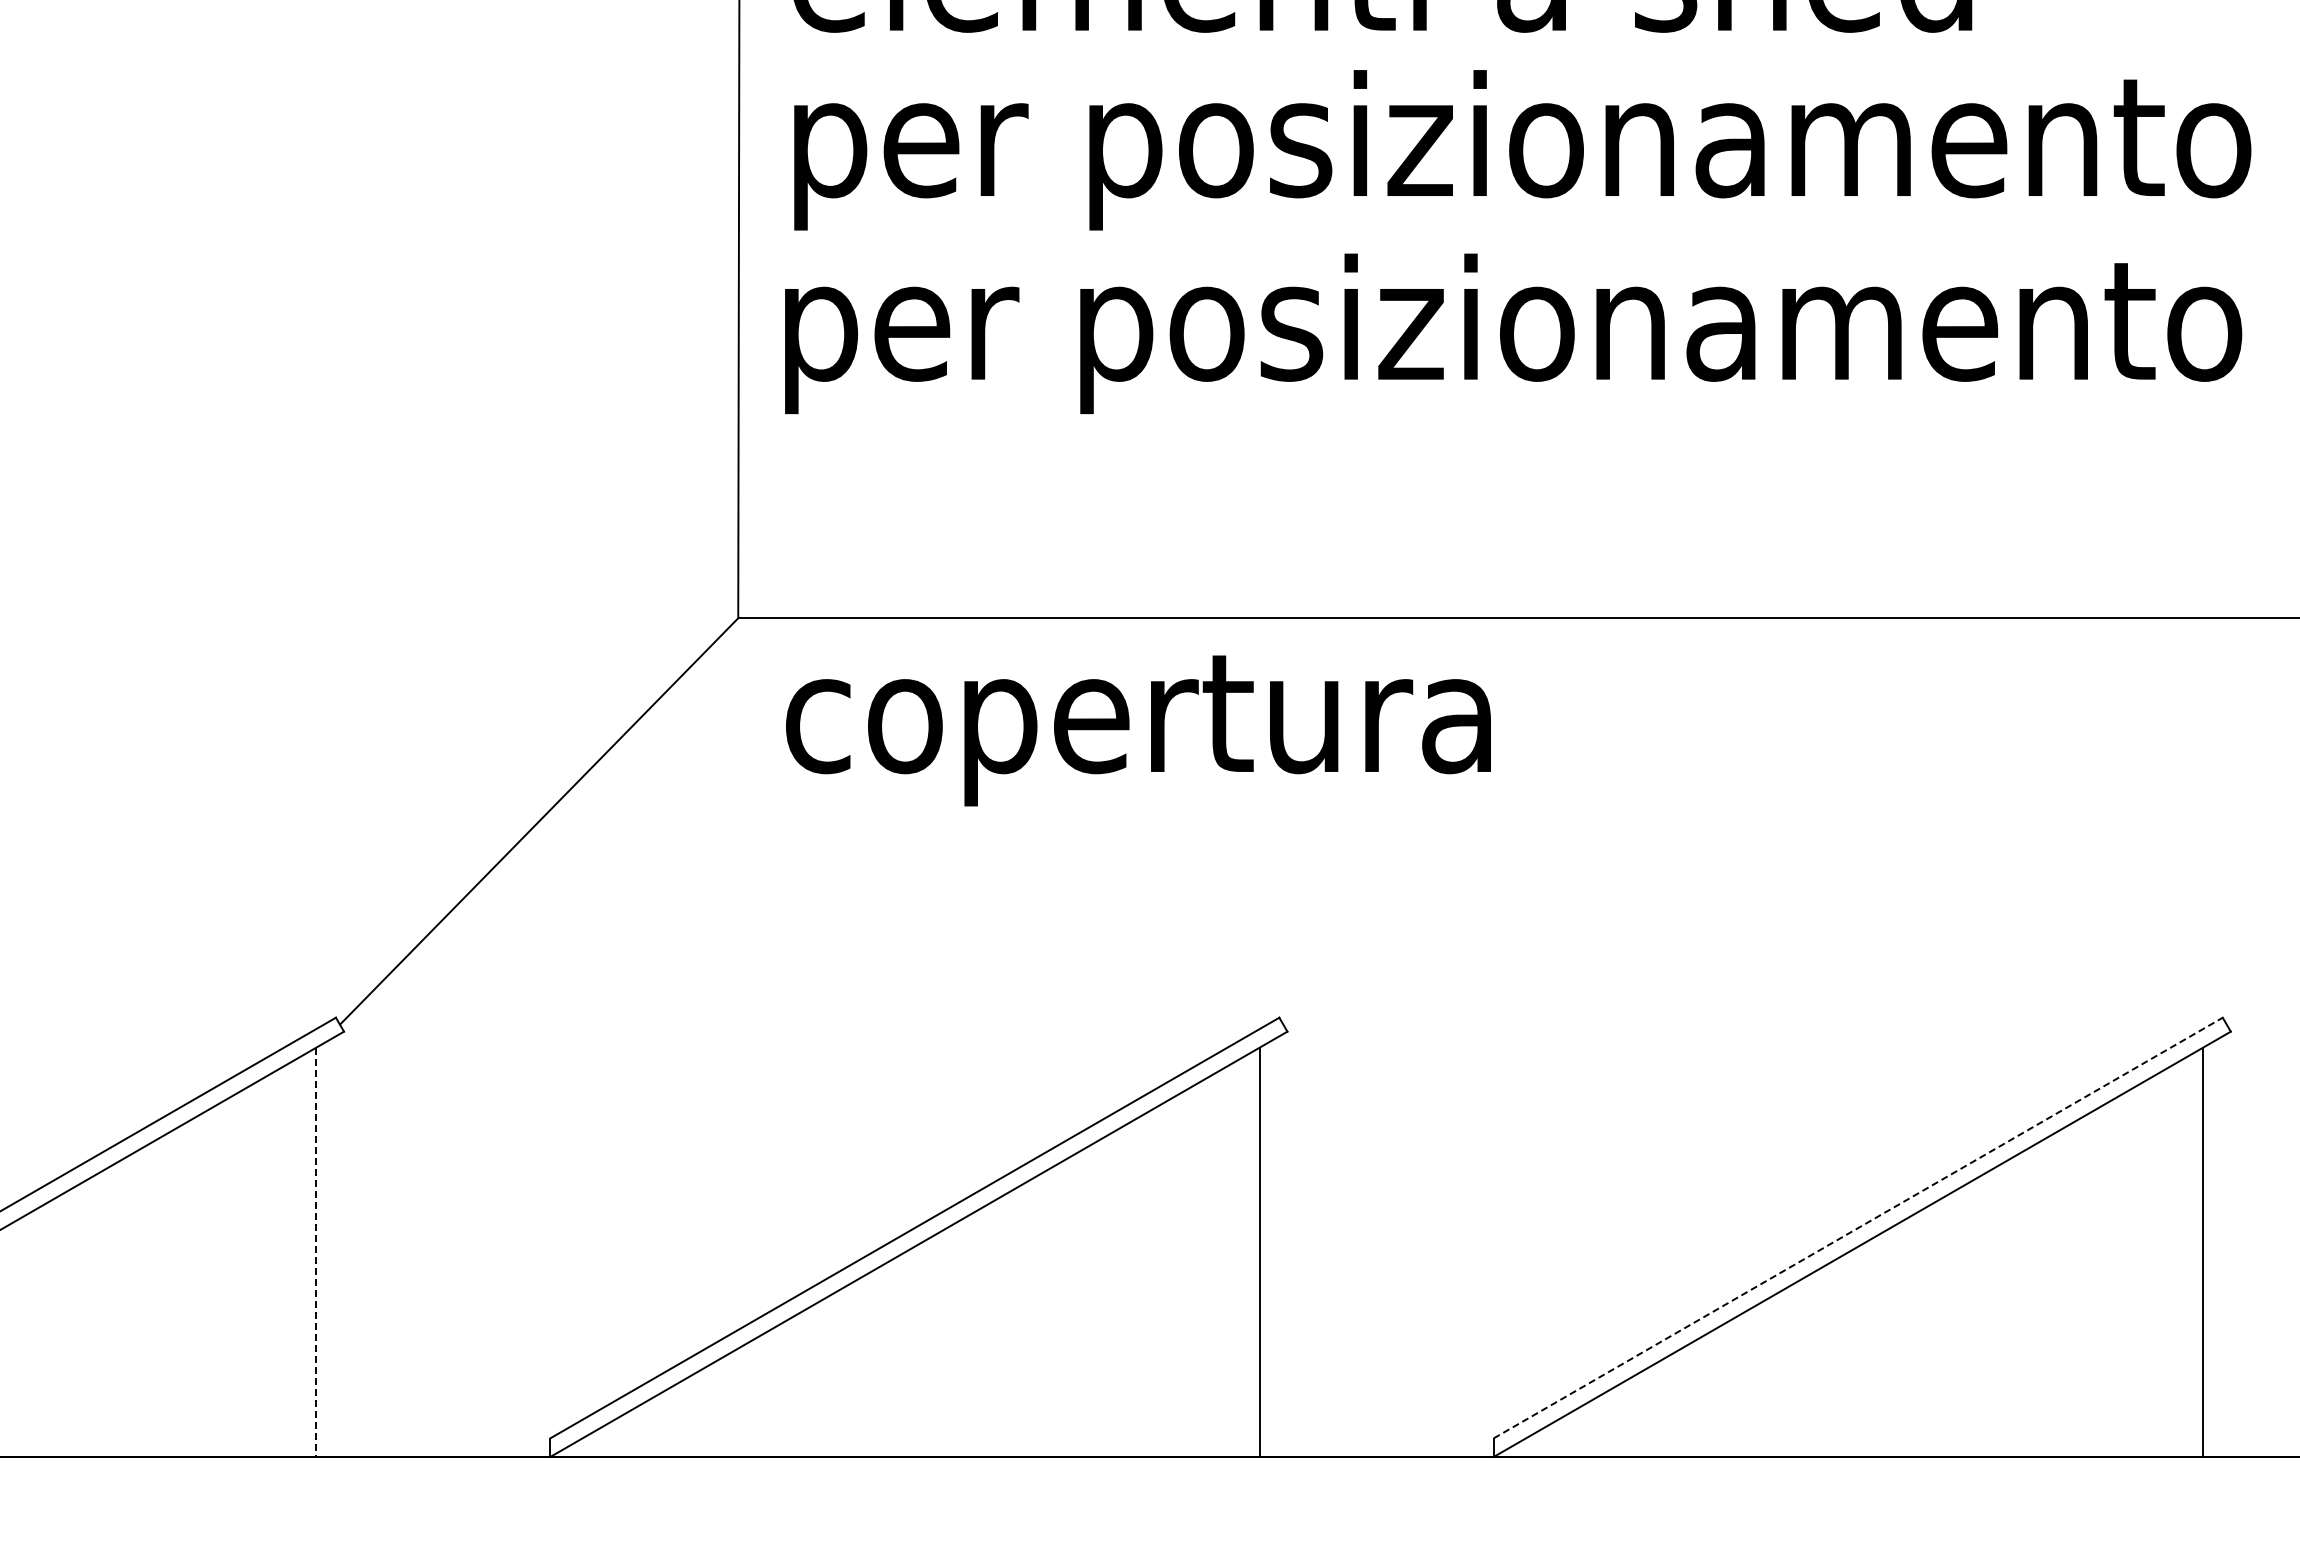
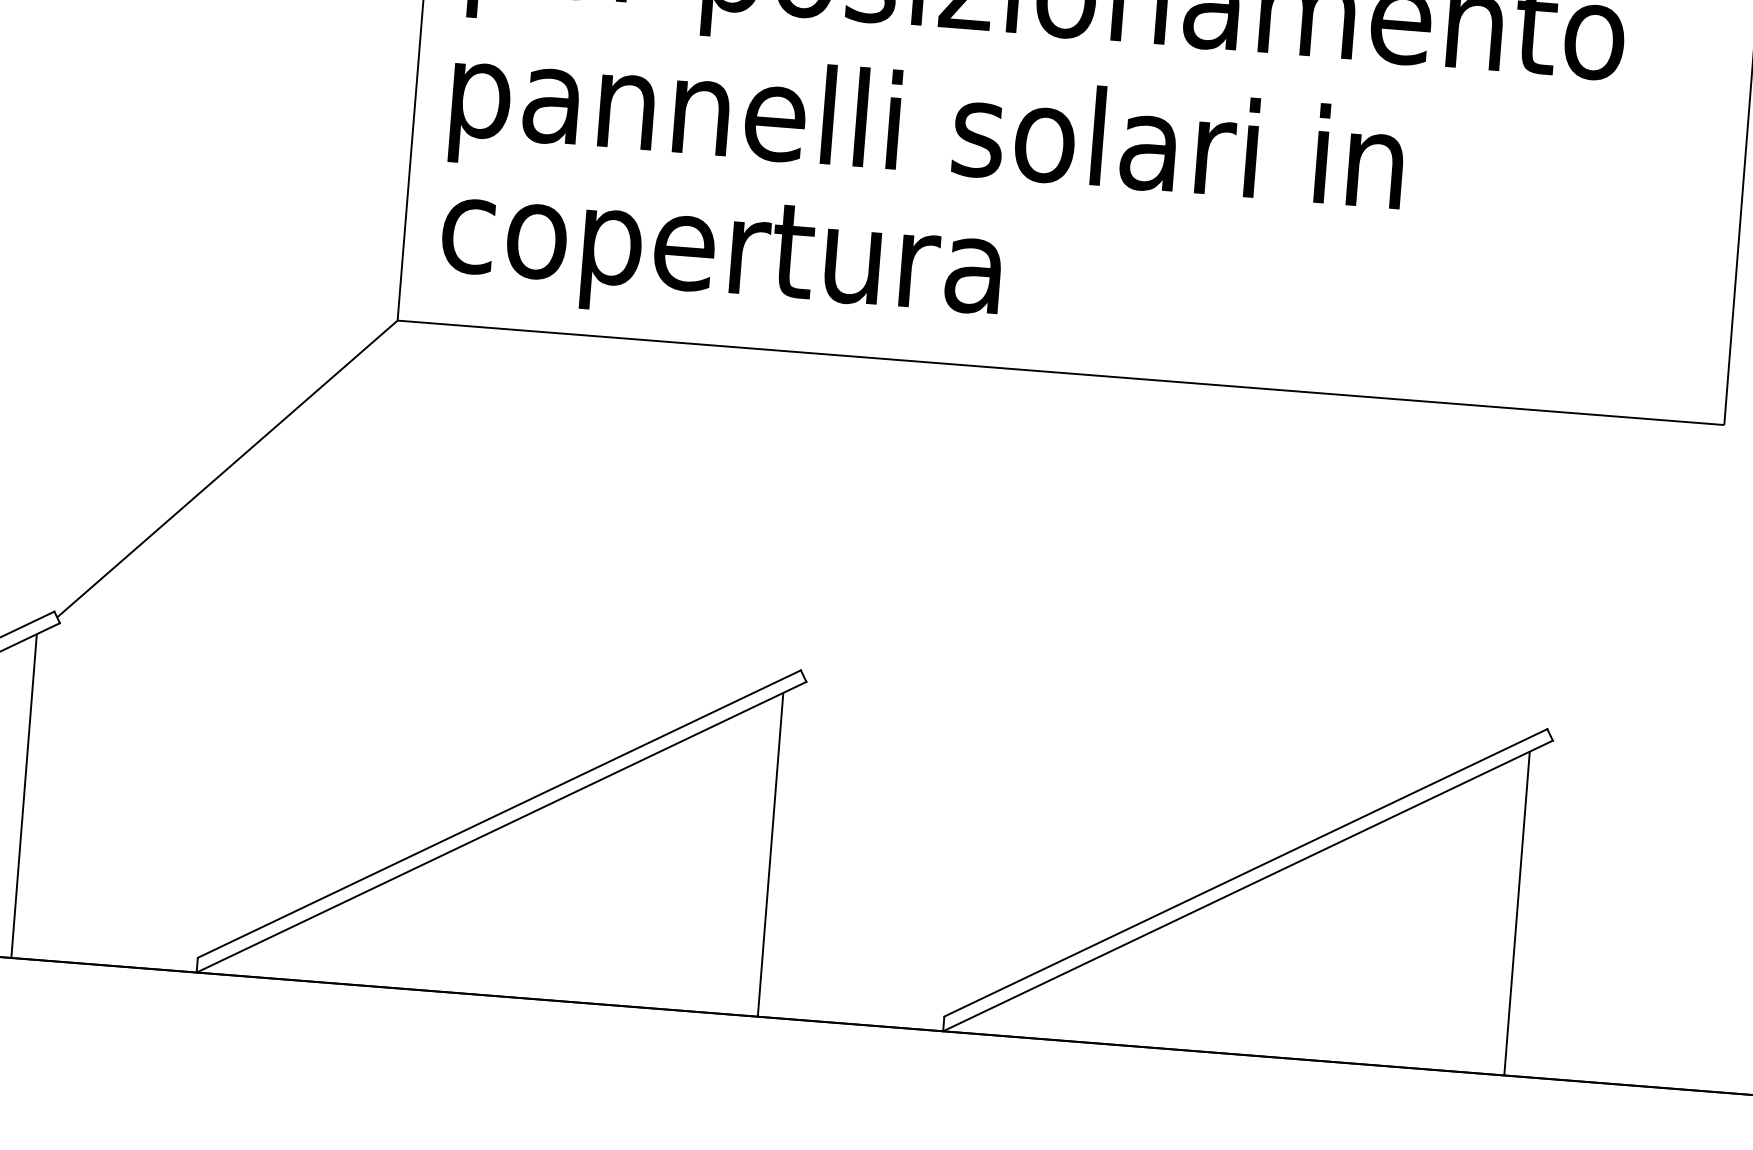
text: (1558, 333) -> (1064, 146), per posizionamento -> pannelli solari in
text: (1138, 730) -> (721, 259), moved
line: (1858, 1228) -> (1246, 873), dashed -> solid
line: (316, 1252) -> (24, 796), dashed -> solid

